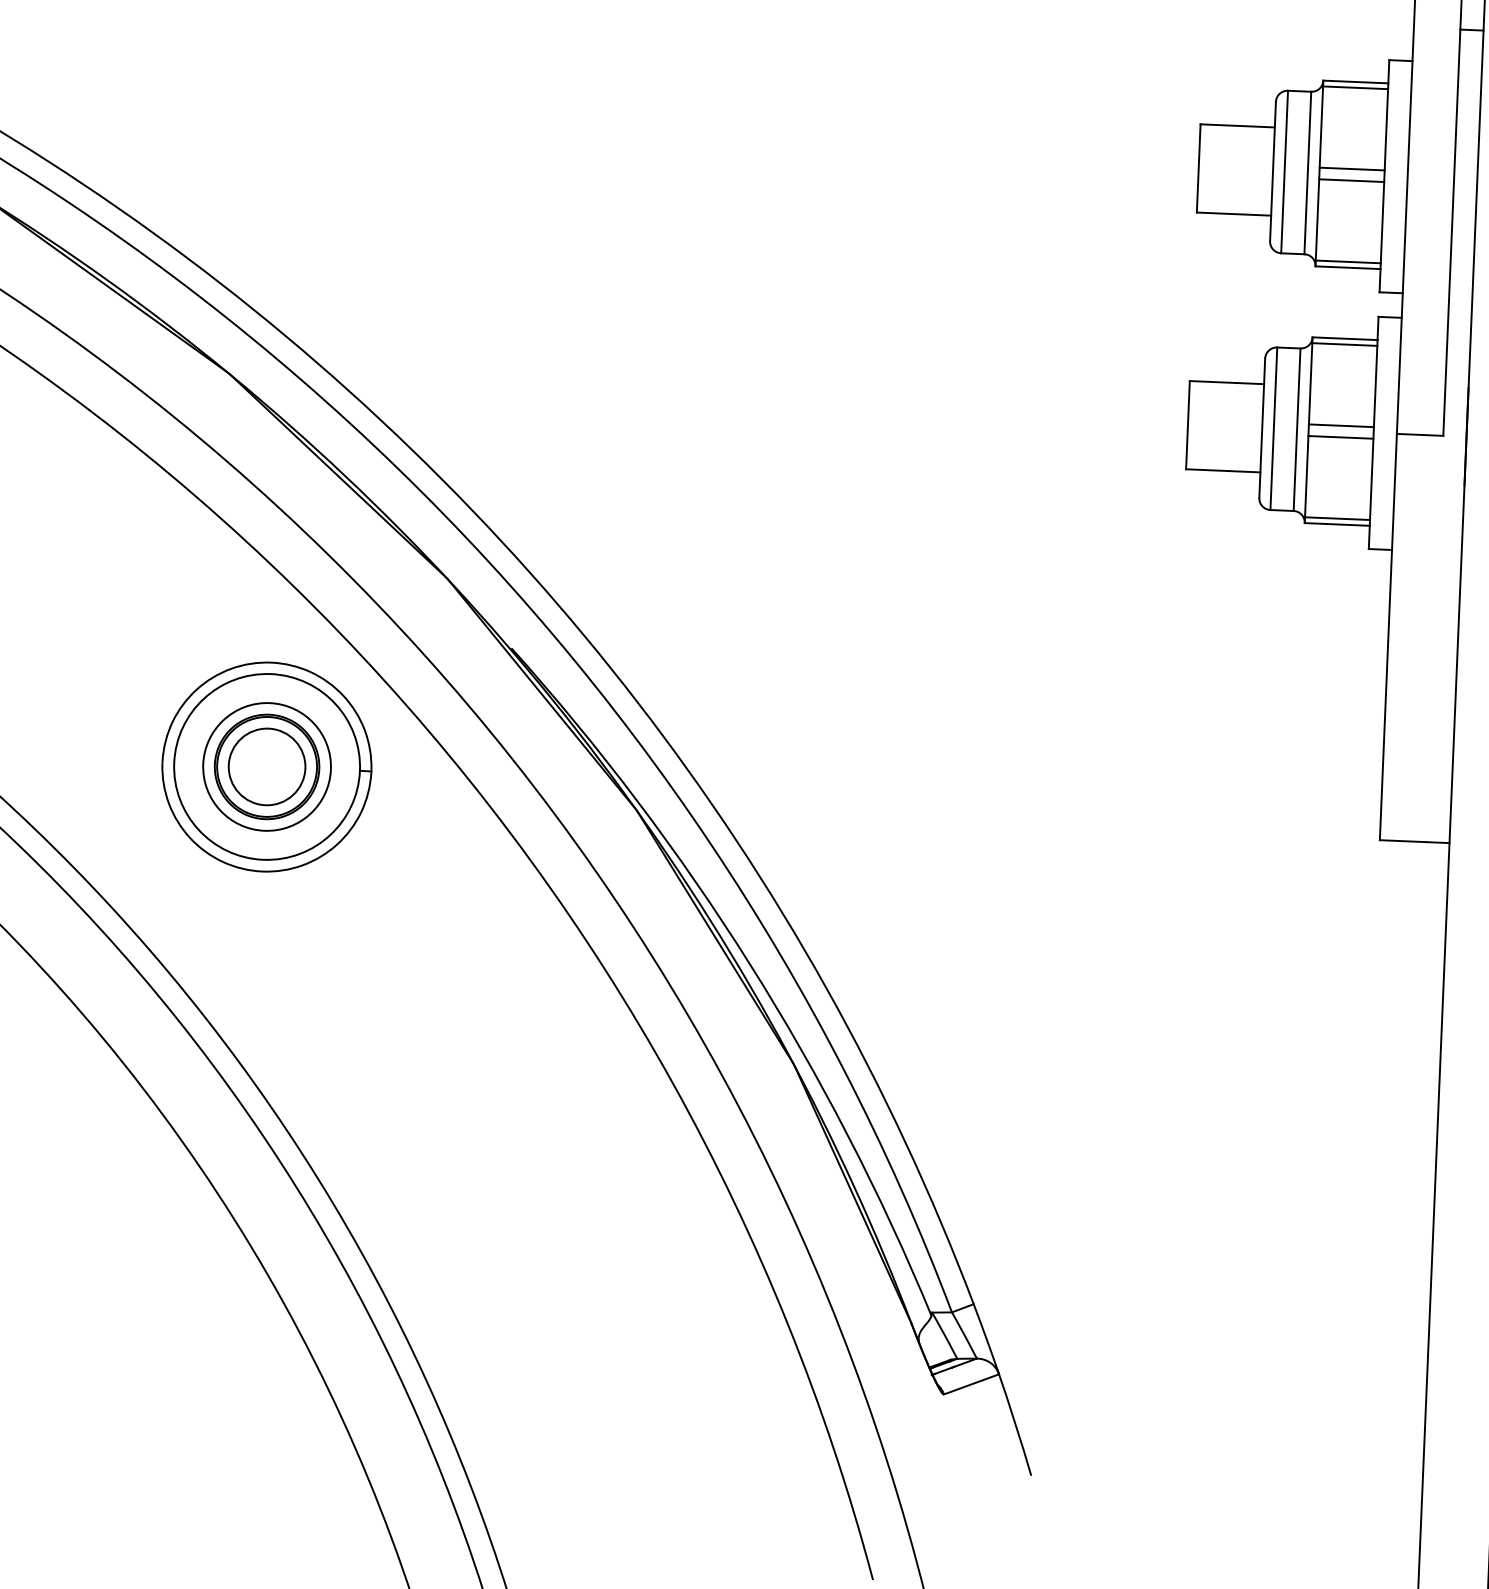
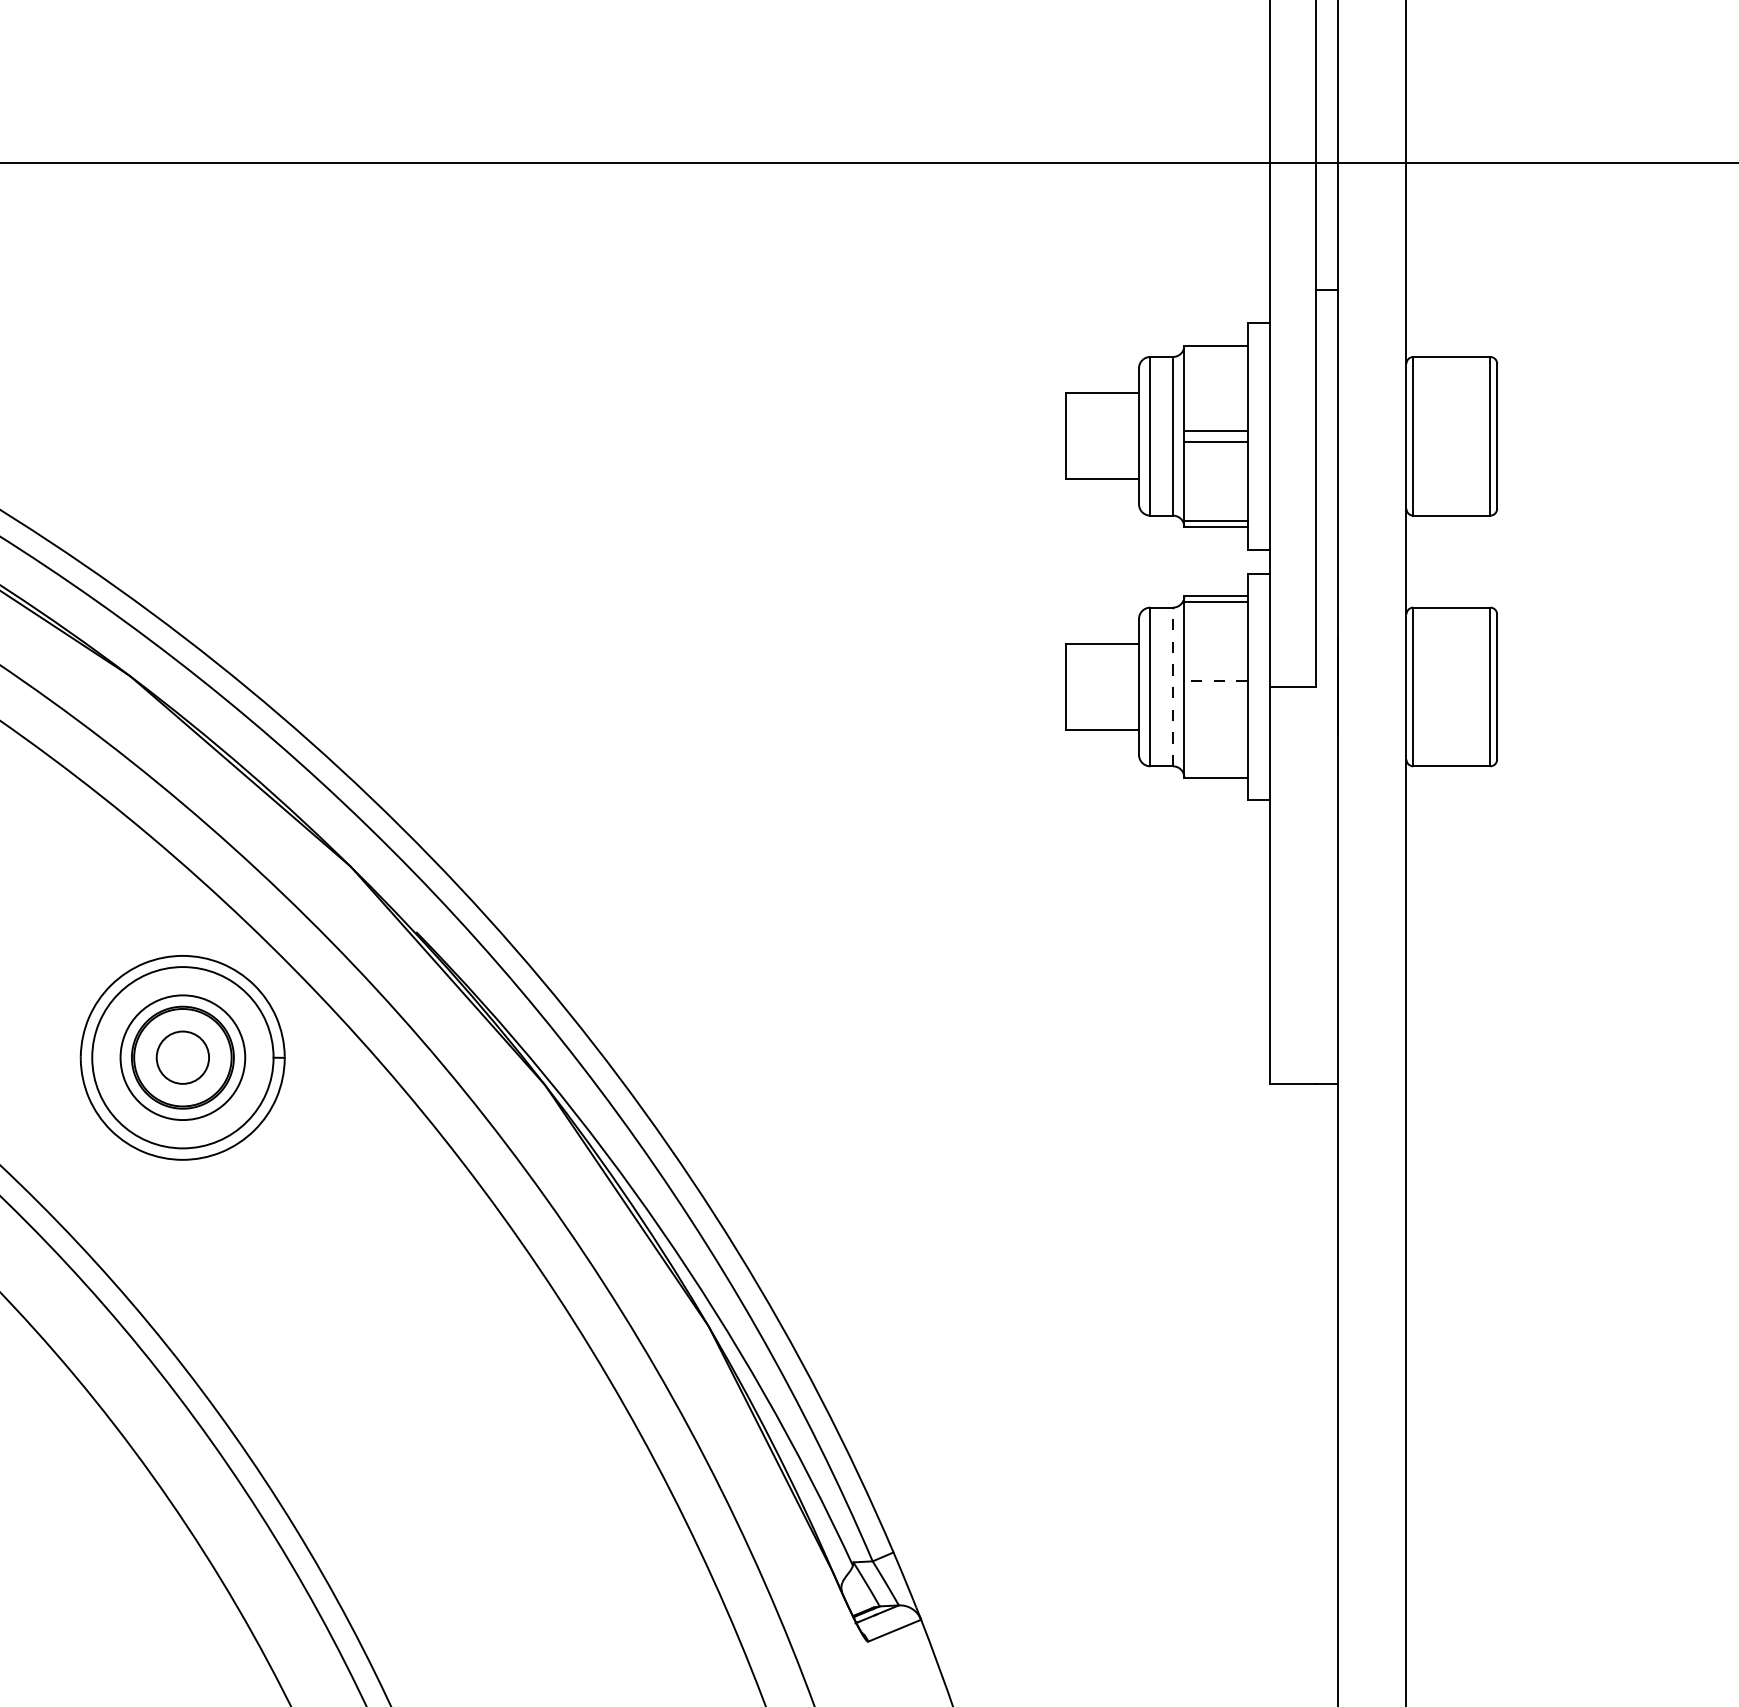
line: (1354, 87) -> (1215, 351), removed
line: (1341, 425) -> (1216, 681), solid -> dashed
line: (1297, 429) -> (1173, 686), solid -> dashed
line: (1340, 437) -> (1215, 692), removed
line: (1336, 518) -> (1215, 771), removed
circle: (266, 766) -> (182, 1057), size x0.7

